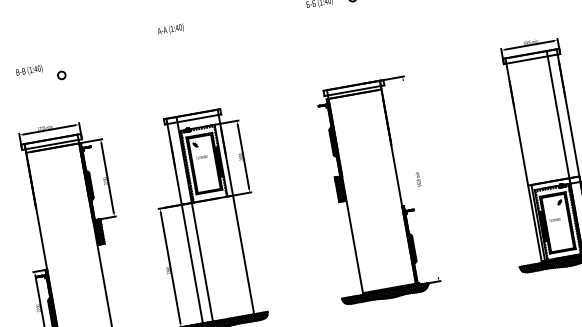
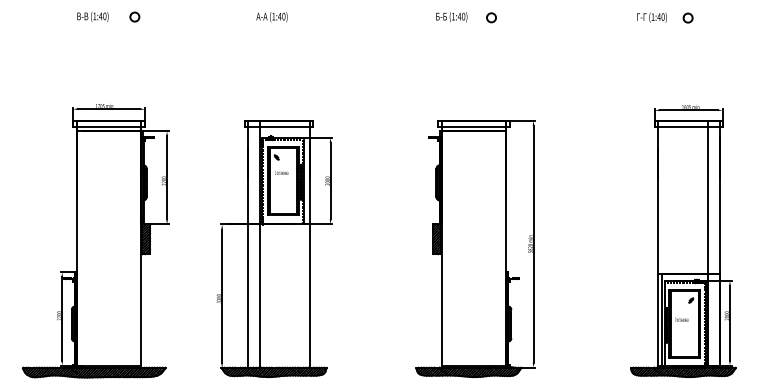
text: (28, 70) -> (92, 16), moved
circle: (61, 75) -> (134, 16), moved
line: (420, 178) -> (533, 243), added

